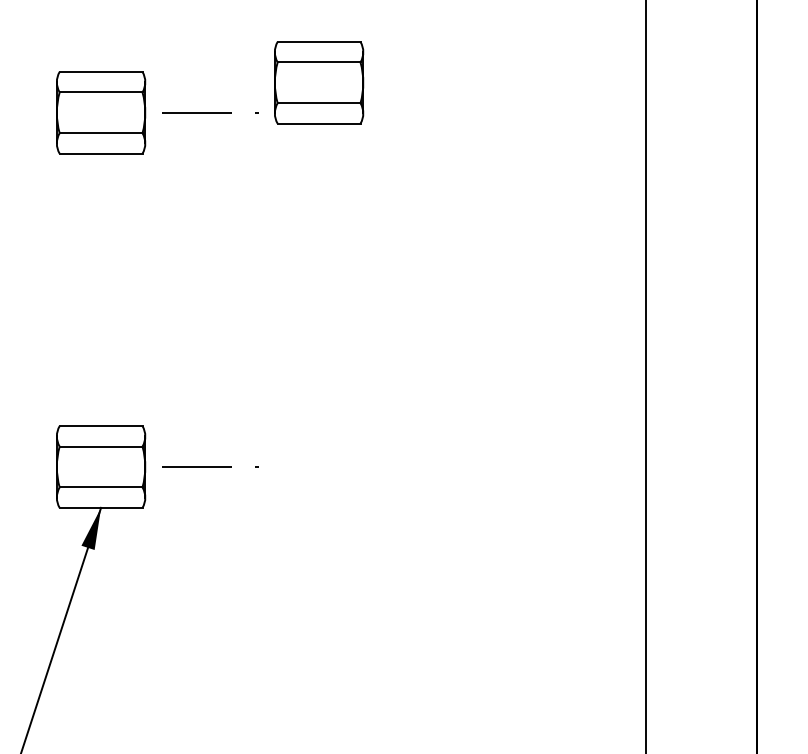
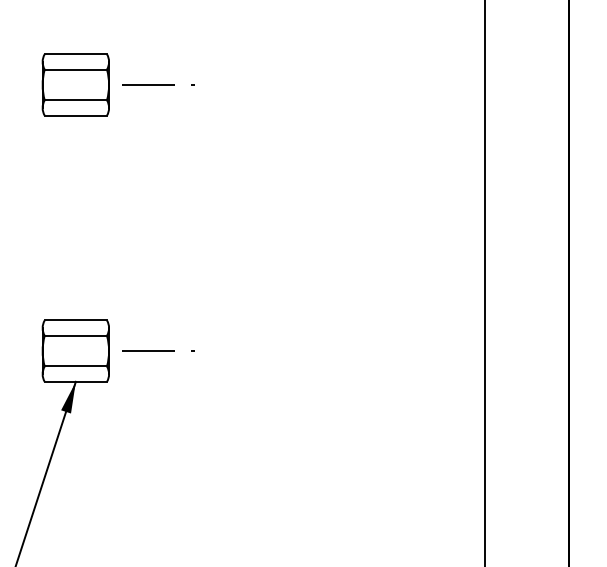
part: (319, 82) -> (239, 62), removed

